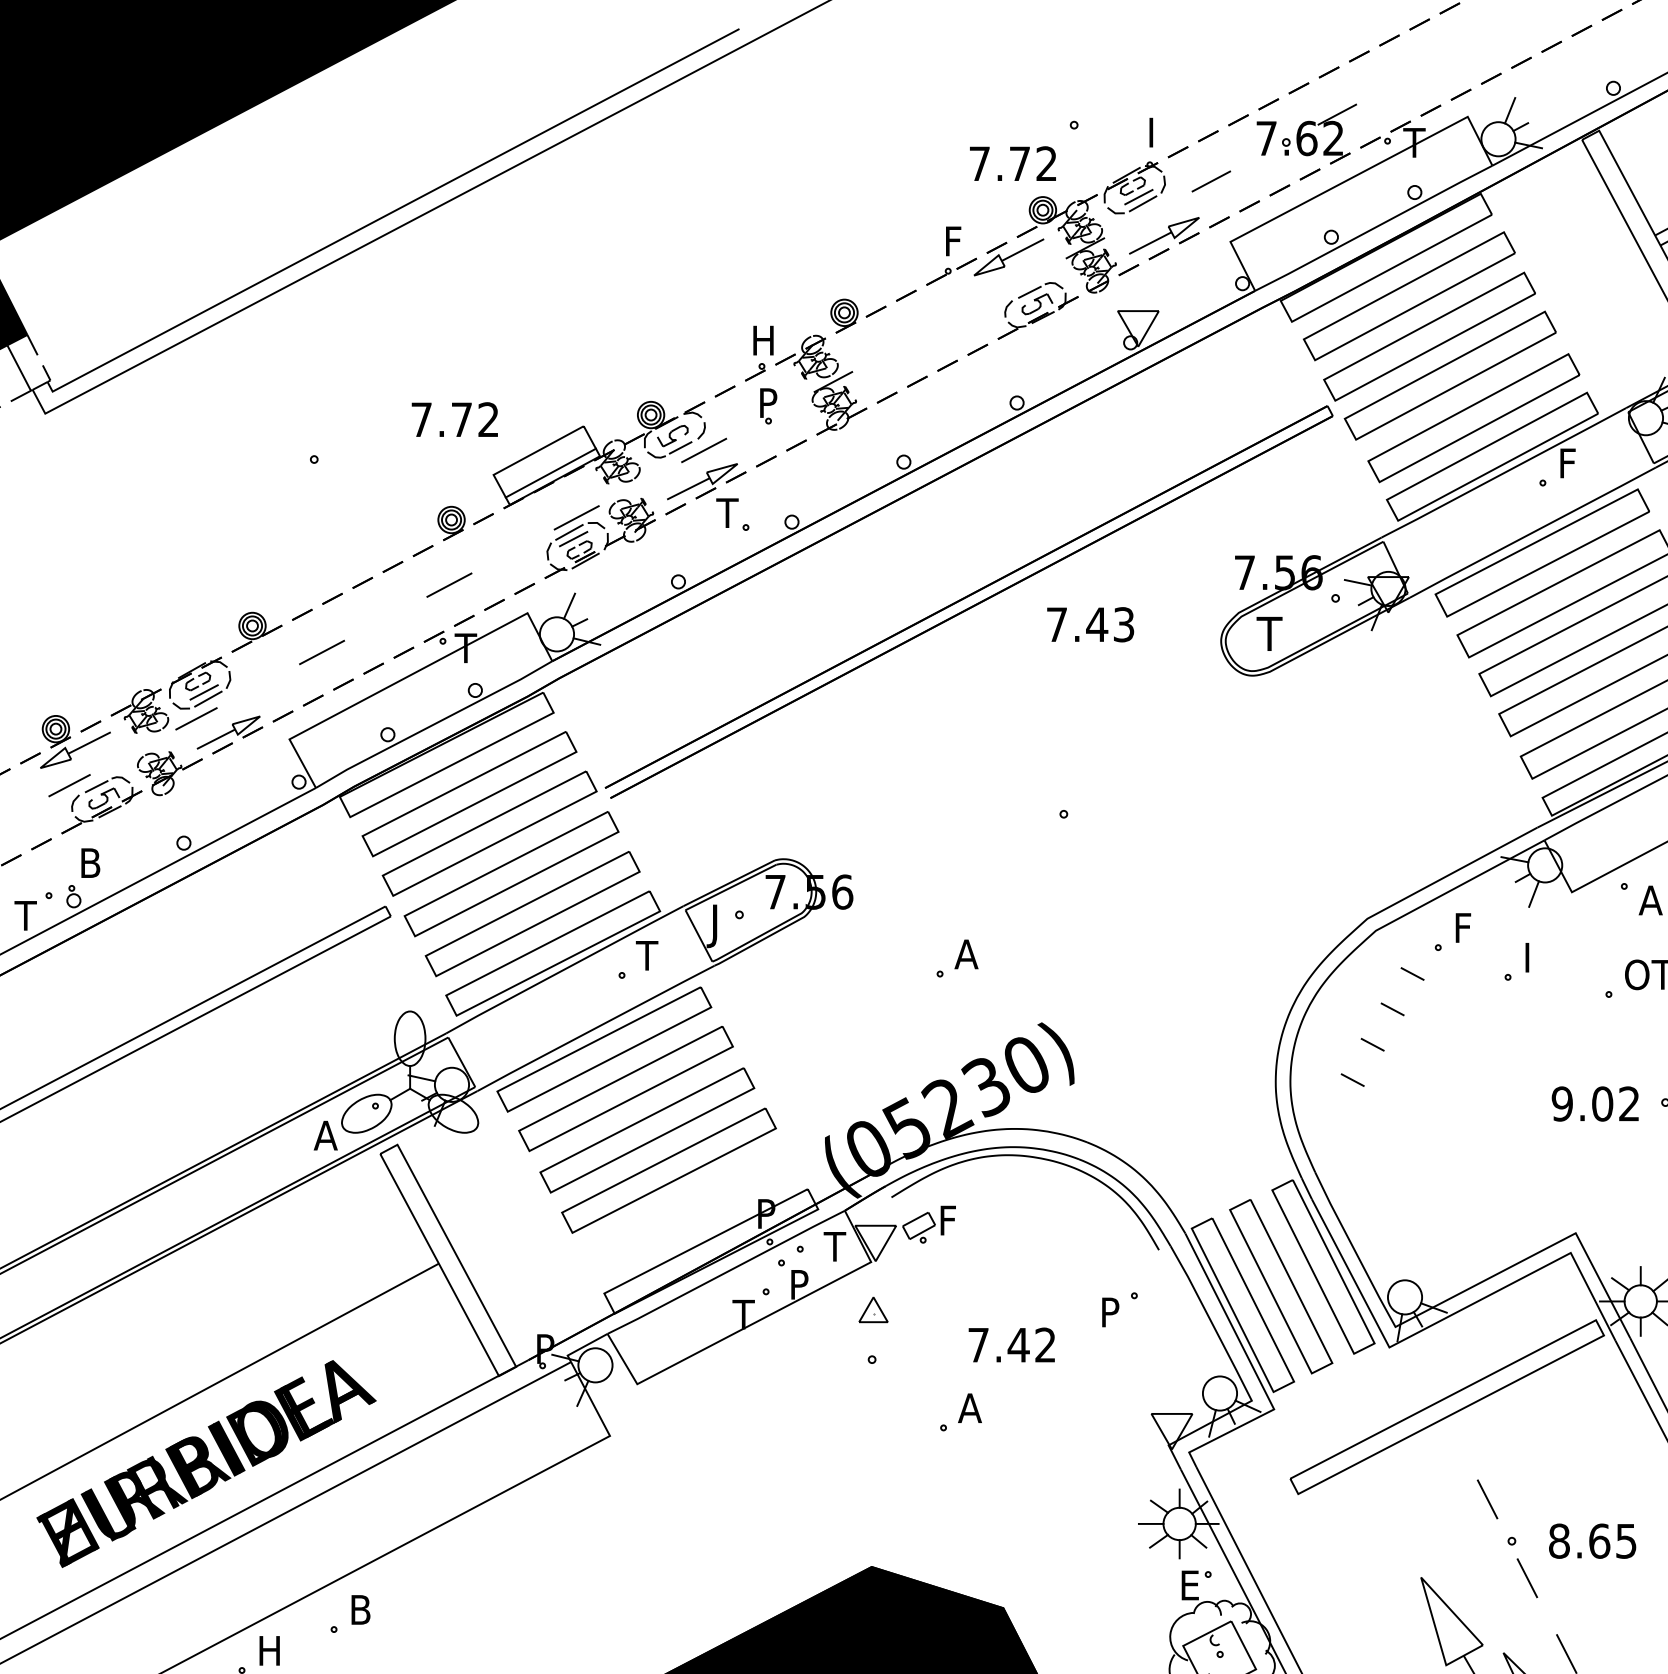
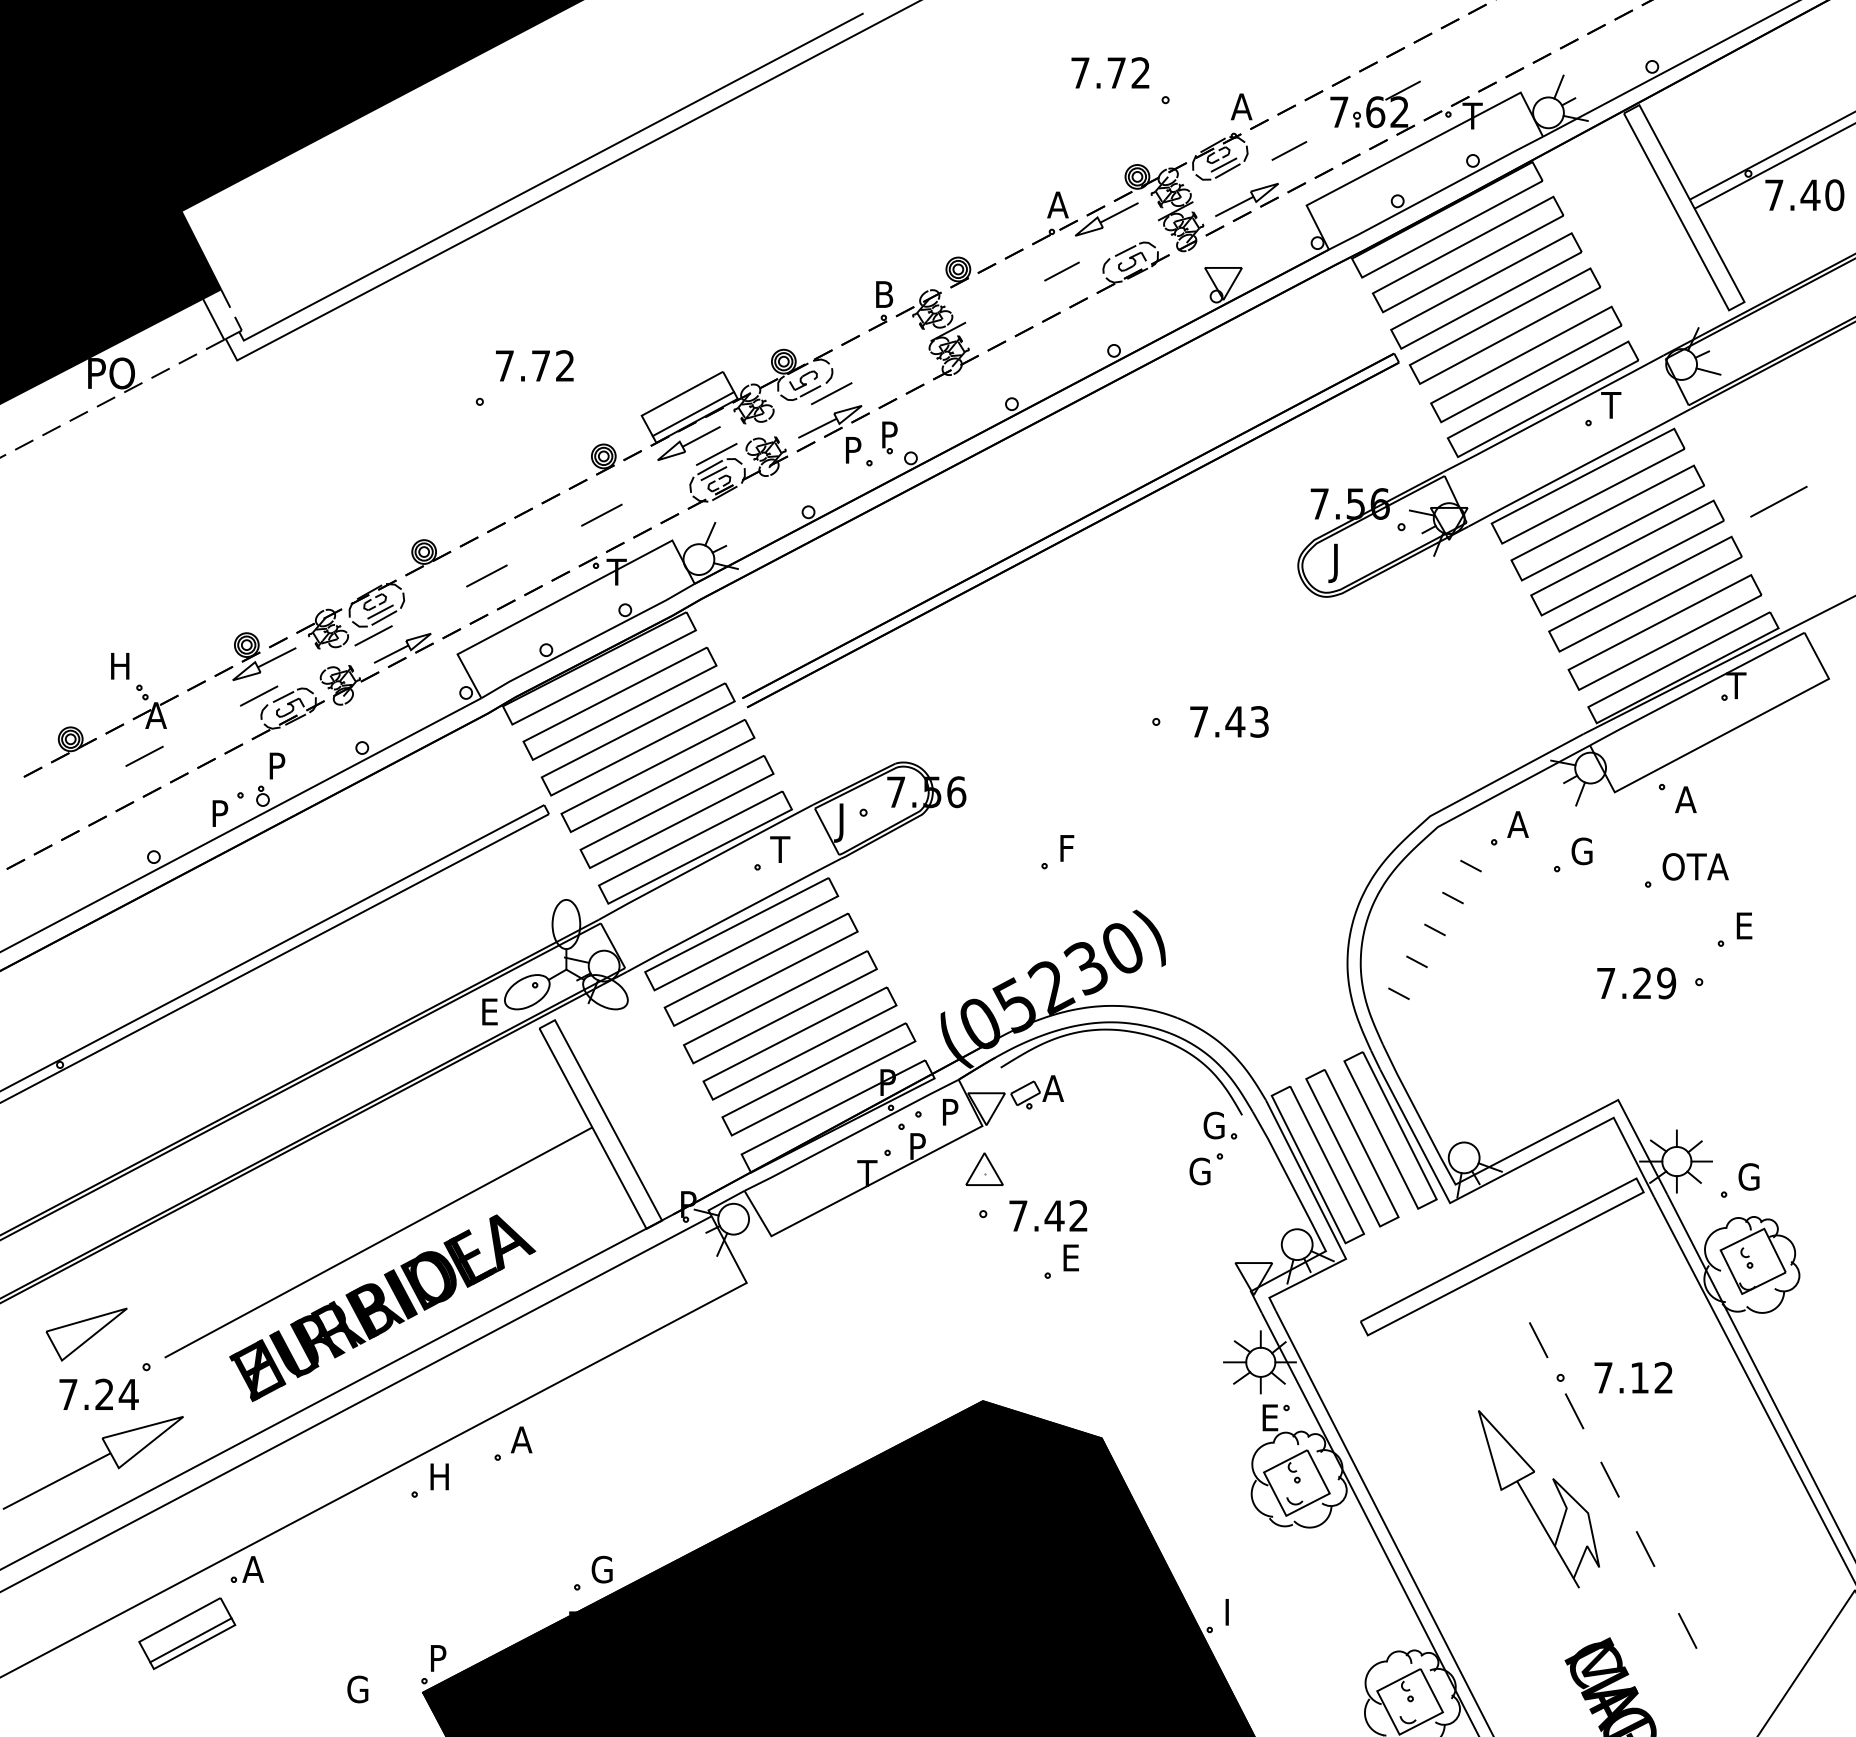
text: (1158, 132) -> (1241, 106), I -> A
text: (1013, 163) -> (1110, 72), moved
text: (954, 240) -> (1057, 204), F -> A
line: (958, 315) -> (1061, 271), added
text: (764, 340) -> (886, 294), H -> B
part: (768, 405) -> (889, 437), moved
text: (454, 419) -> (534, 365), moved
text: (1568, 463) -> (1611, 405), F -> T
part: (545, 505) -> (688, 443), added
text: (727, 513) -> (852, 450), T -> P
text: (1090, 624) -> (1229, 721), moved
text: (1267, 638) -> (1340, 563), T -> J
text: (92, 862) -> (279, 765), B -> P
text: (25, 915) -> (219, 813), T -> P
text: (1464, 927) -> (1517, 824), F -> A
text: (966, 954) -> (1068, 848), A -> F
text: (1535, 957) -> (1581, 851), I -> G
text: (1596, 1104) -> (1636, 983), 9.02 -> 7.29
line: (1332, 1115) -> (1398, 993), added
text: (324, 1135) -> (489, 1011), A -> E
part: (689, 1210) -> (818, 1079), added
text: (948, 1220) -> (1052, 1088), F -> A
text: (834, 1245) -> (949, 1111), T -> P
part: (1134, 1261) -> (1220, 1125), added
part: (873, 1309) -> (984, 1168), size x1.43
text: (1111, 1312) -> (1199, 1171), P -> G
text: (1011, 1344) -> (1048, 1215), moved
text: (969, 1407) -> (1071, 1257), A -> E
text: (1592, 1540) -> (1633, 1377), 8.65 -> 7.12
text: (360, 1609) -> (521, 1439), B -> A

